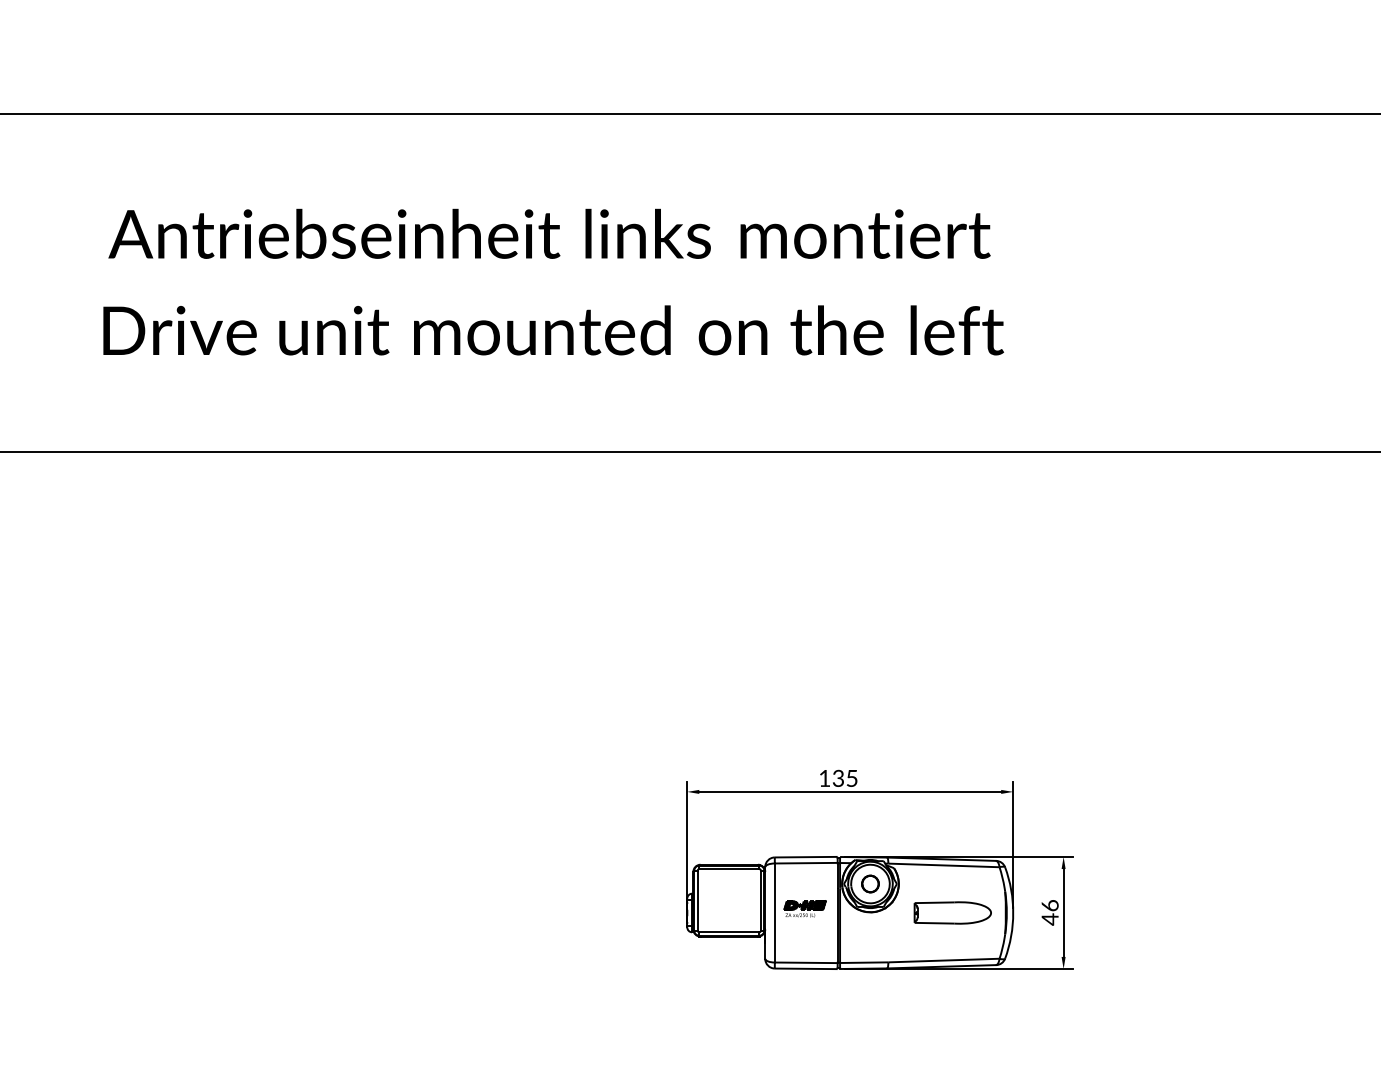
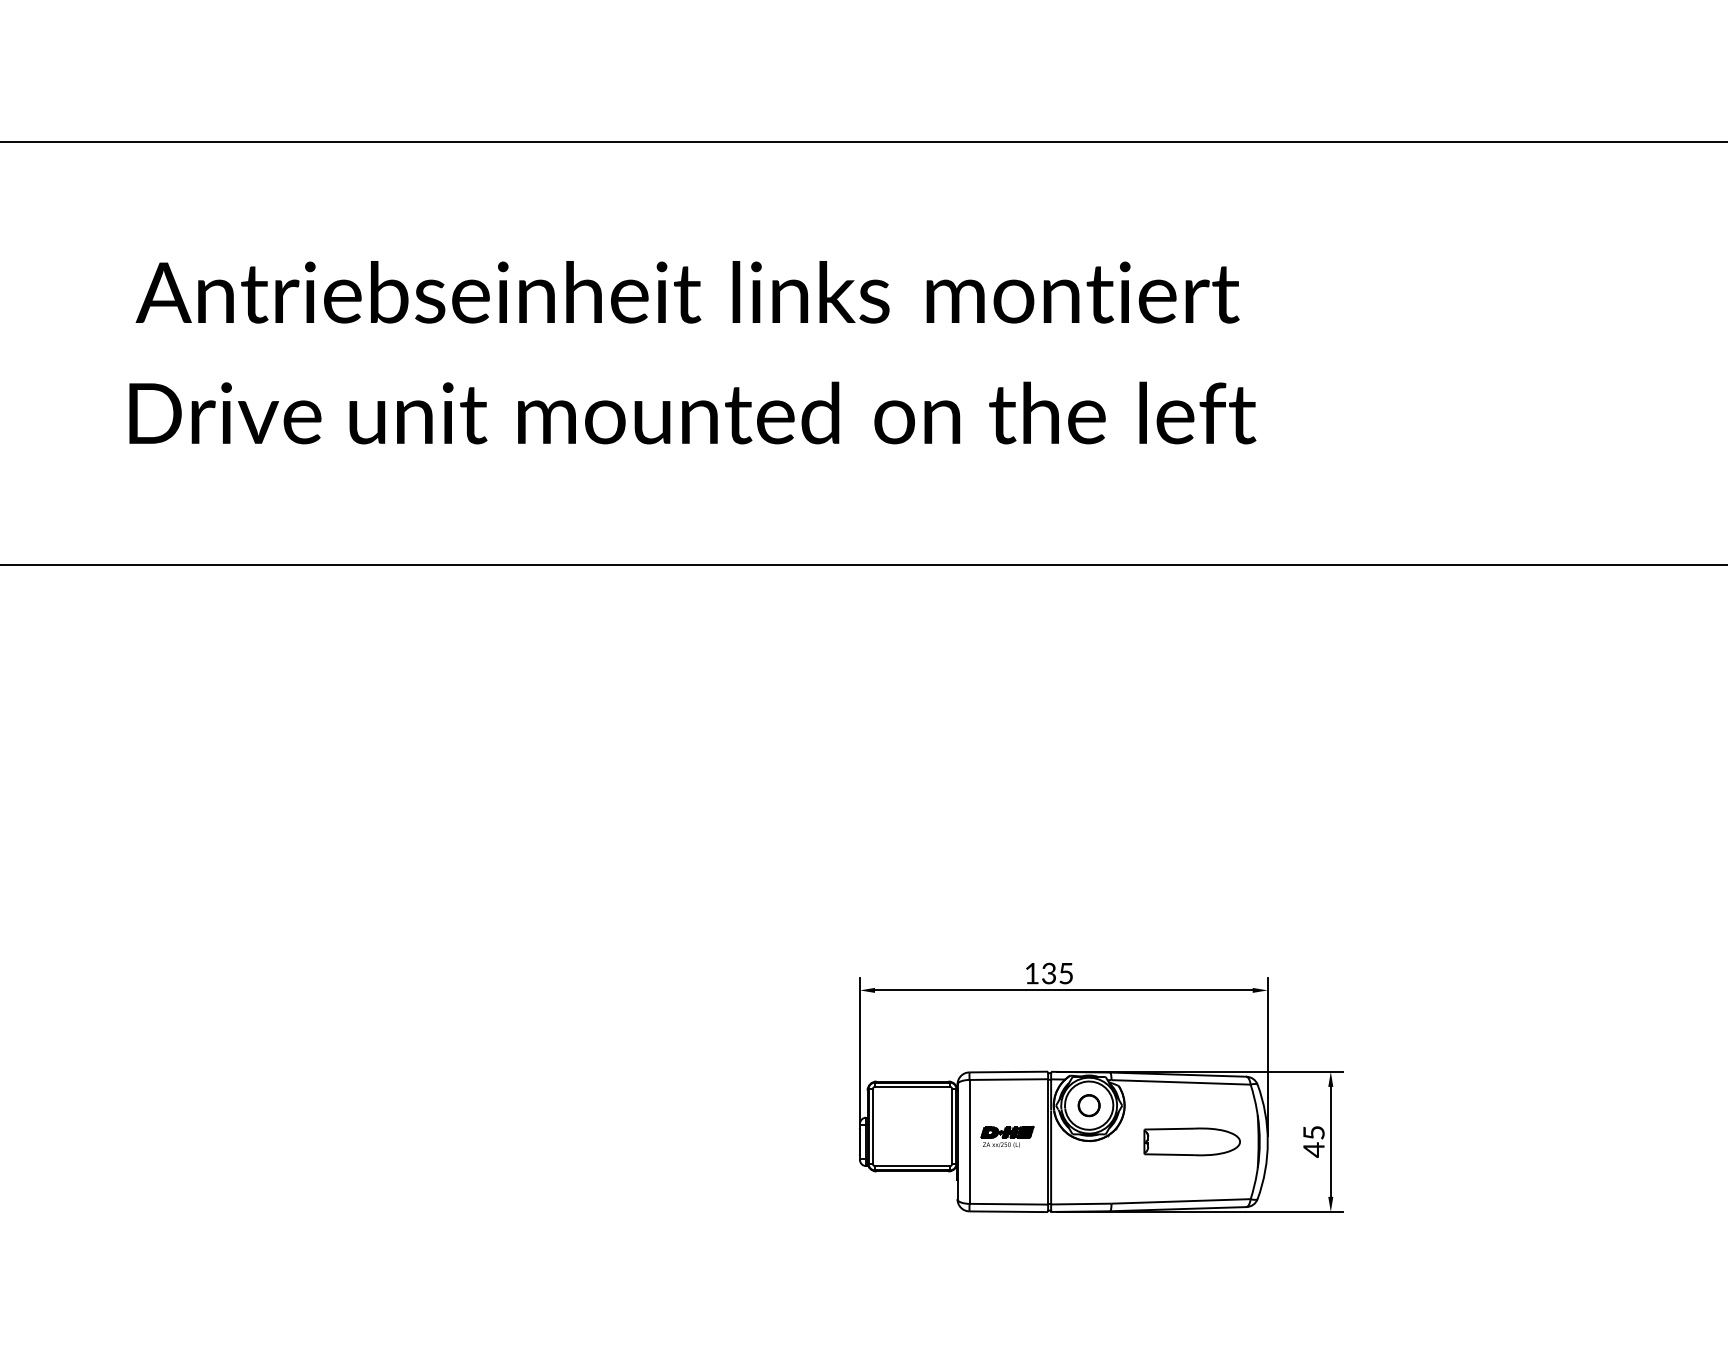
text: (1049, 905) -> (1313, 1132), 46 -> 45

